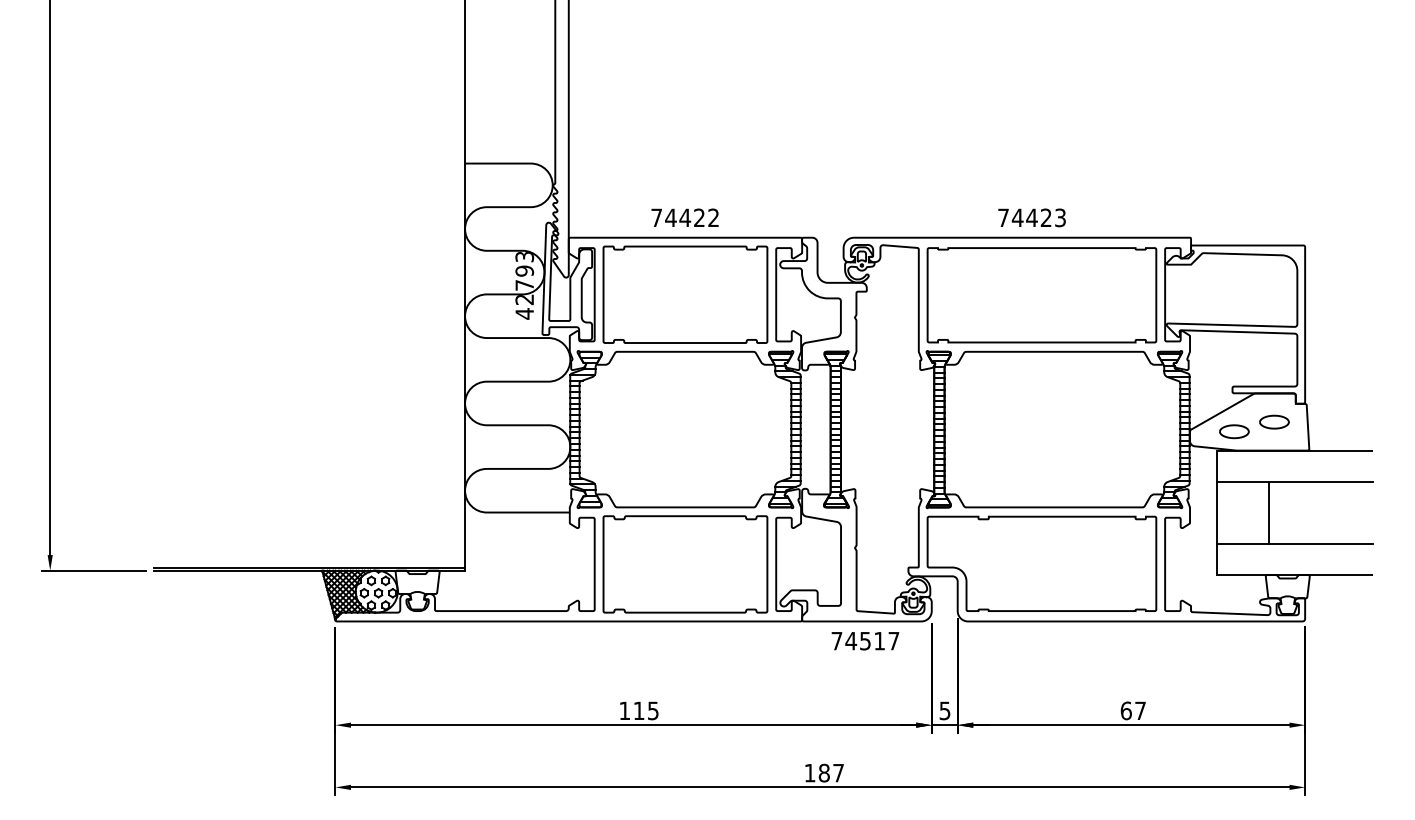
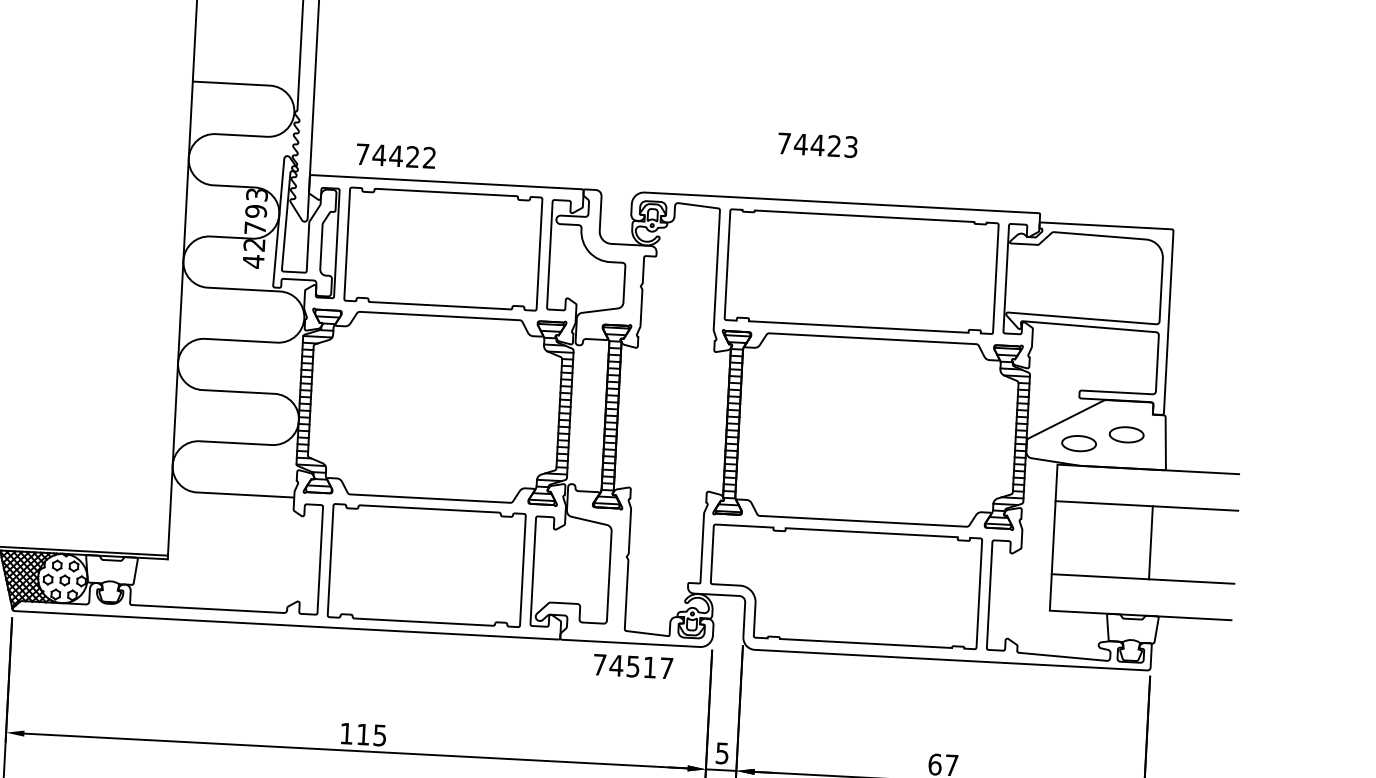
text: (684, 217) -> (395, 155), moved
text: (1031, 217) -> (817, 144), moved
line: (1268, 512) -> (1150, 542), moved

